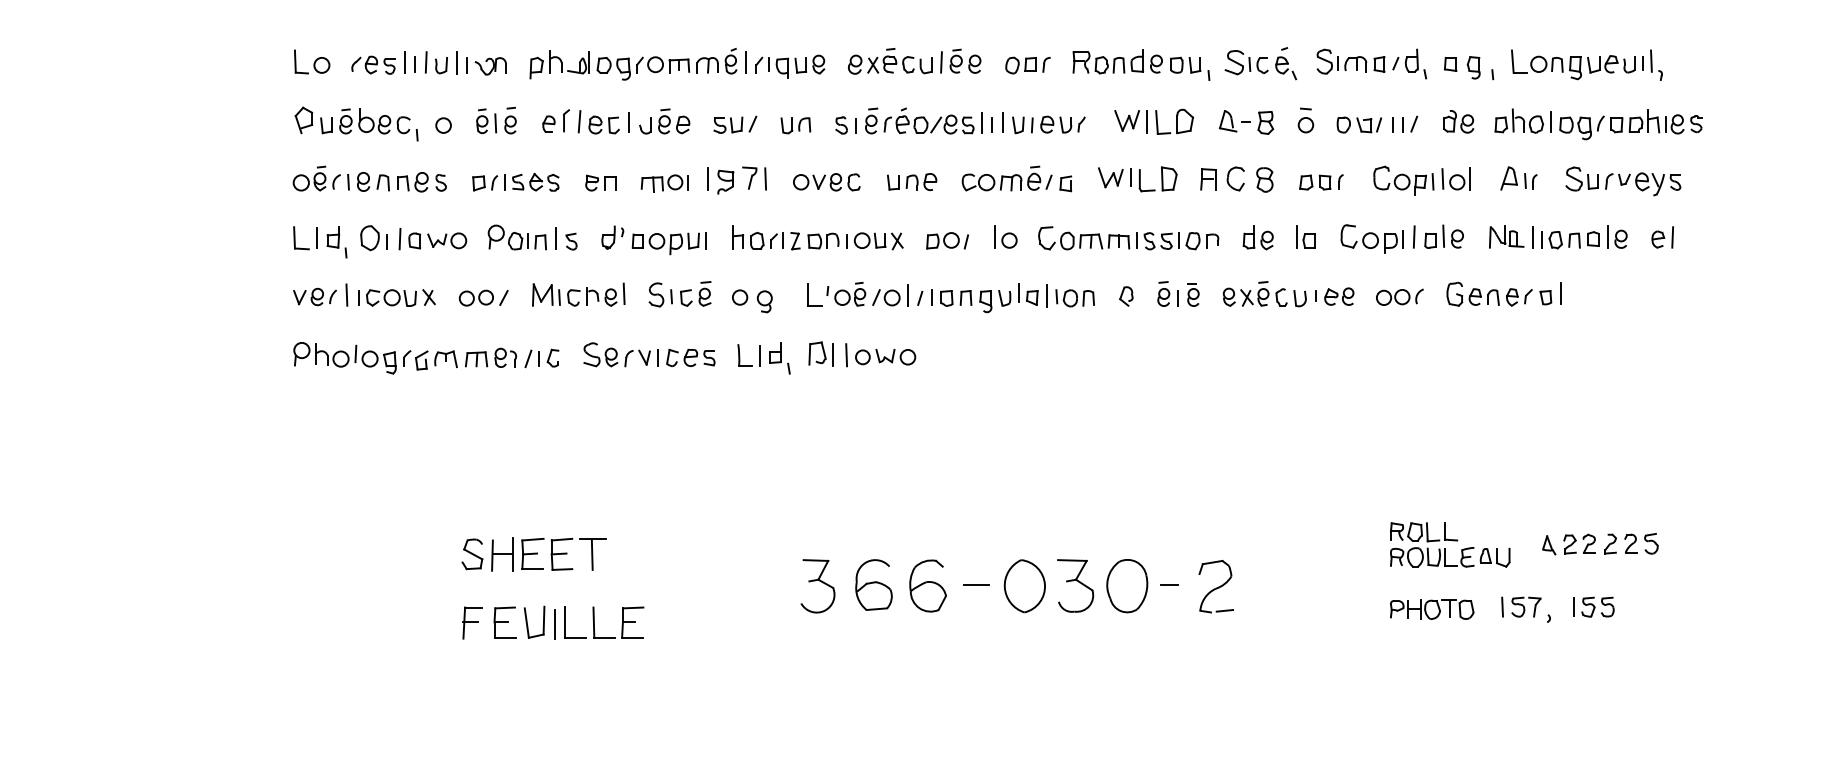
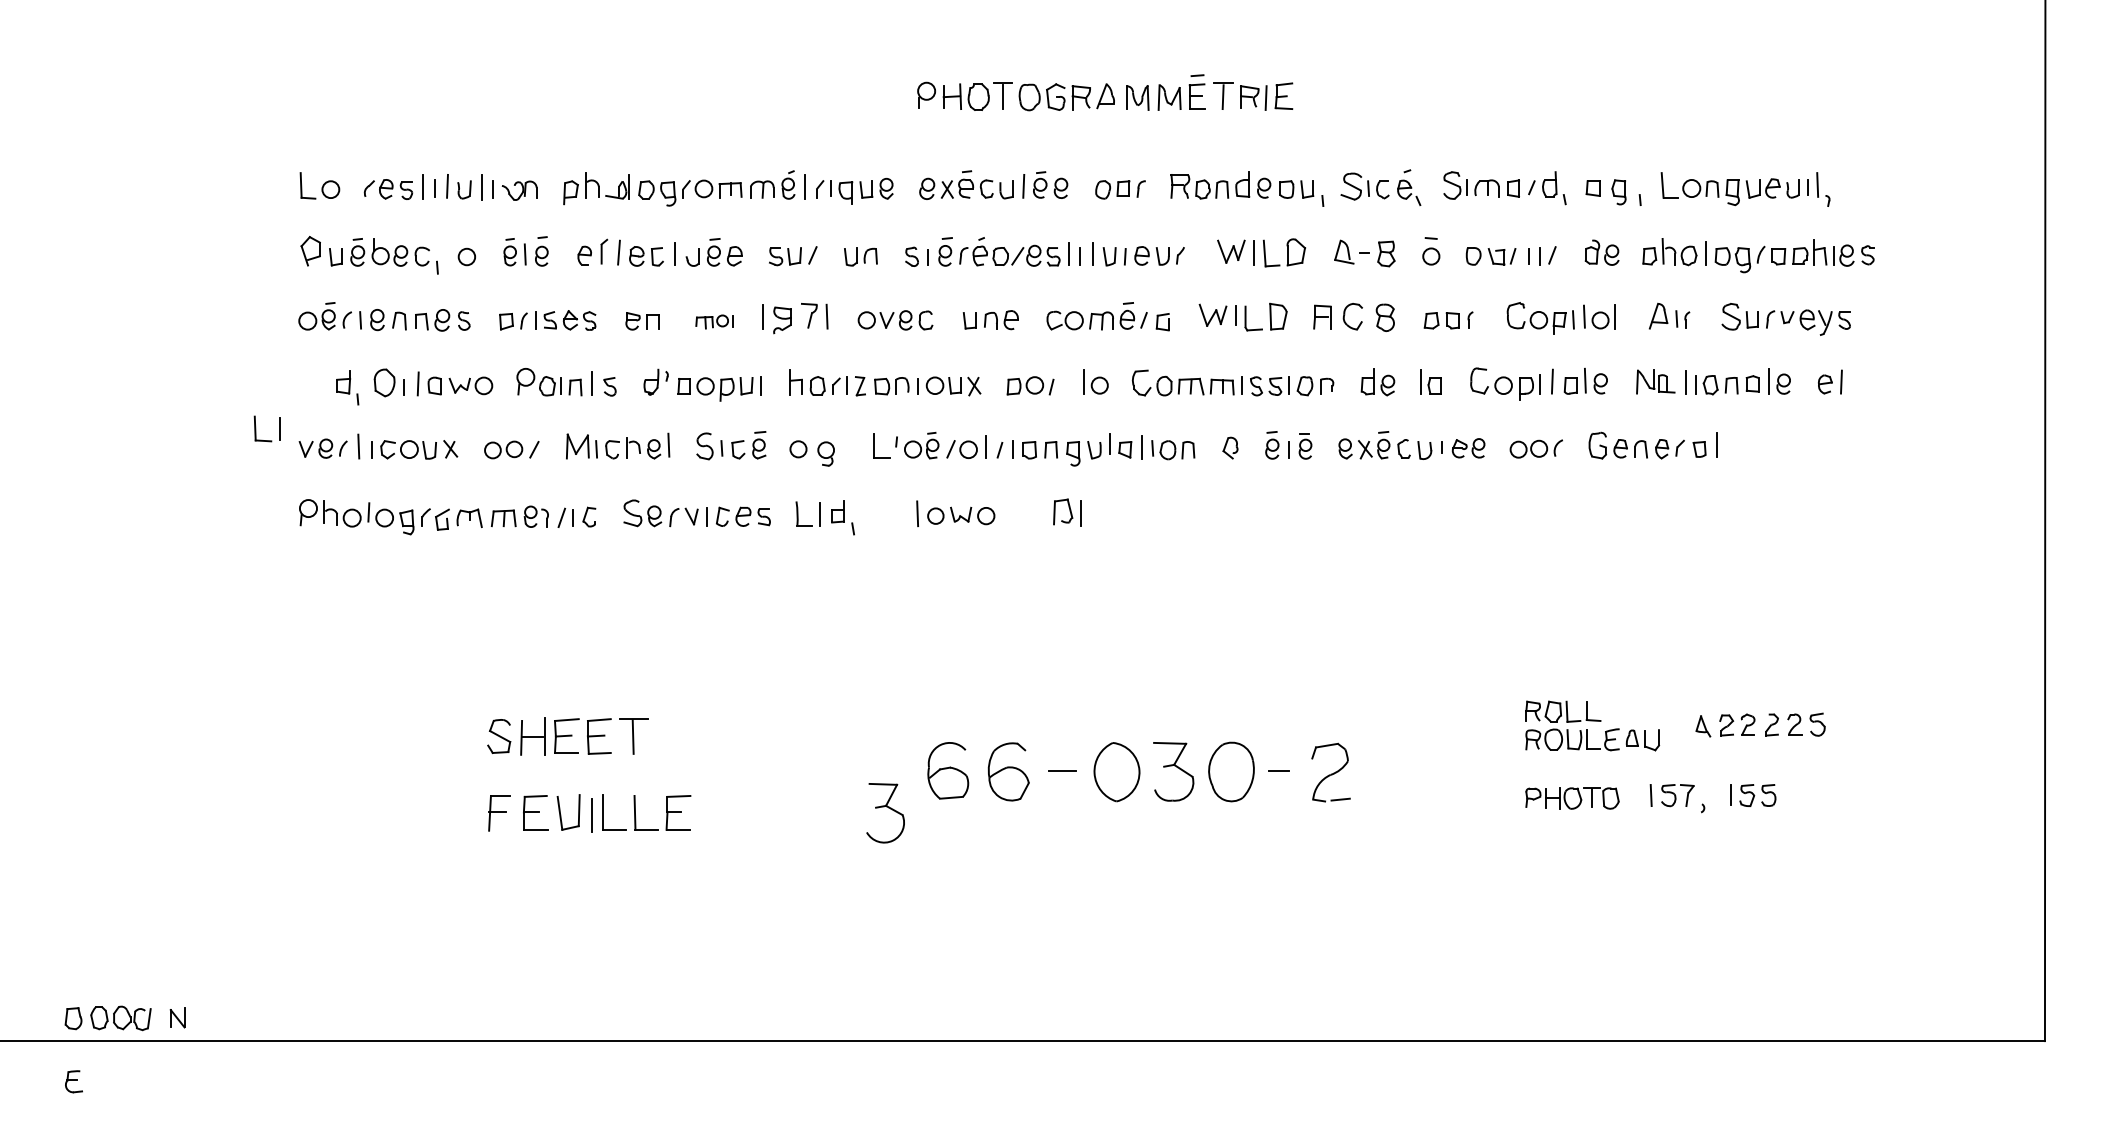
part: (664, 183) -> (714, 321), size x0.7
part: (295, 237) -> (256, 428), moved
part: (821, 354) -> (1067, 512), moved
part: (817, 586) -> (885, 813), moved

